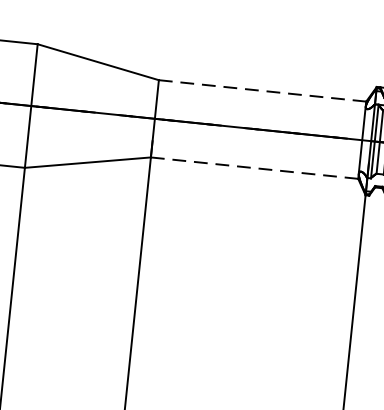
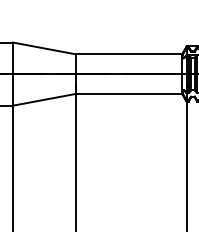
line: (263, 91) -> (129, 54), dashed -> solid
line: (255, 167) -> (129, 93), dashed -> solid

